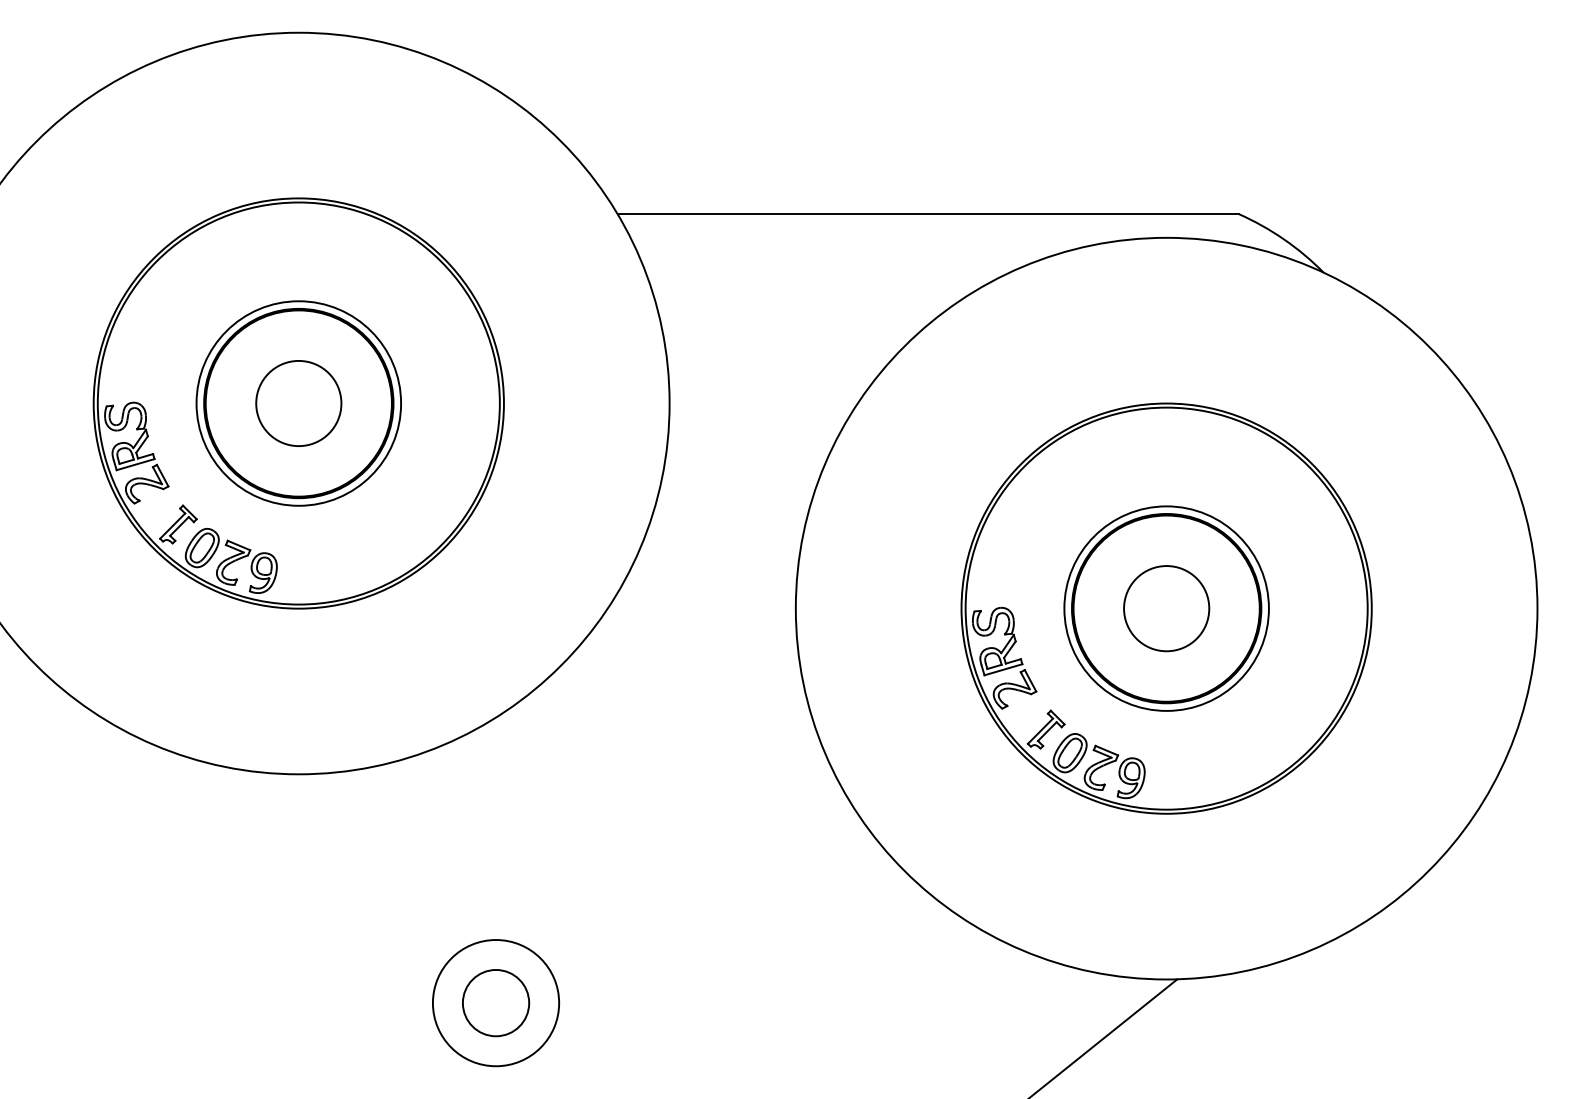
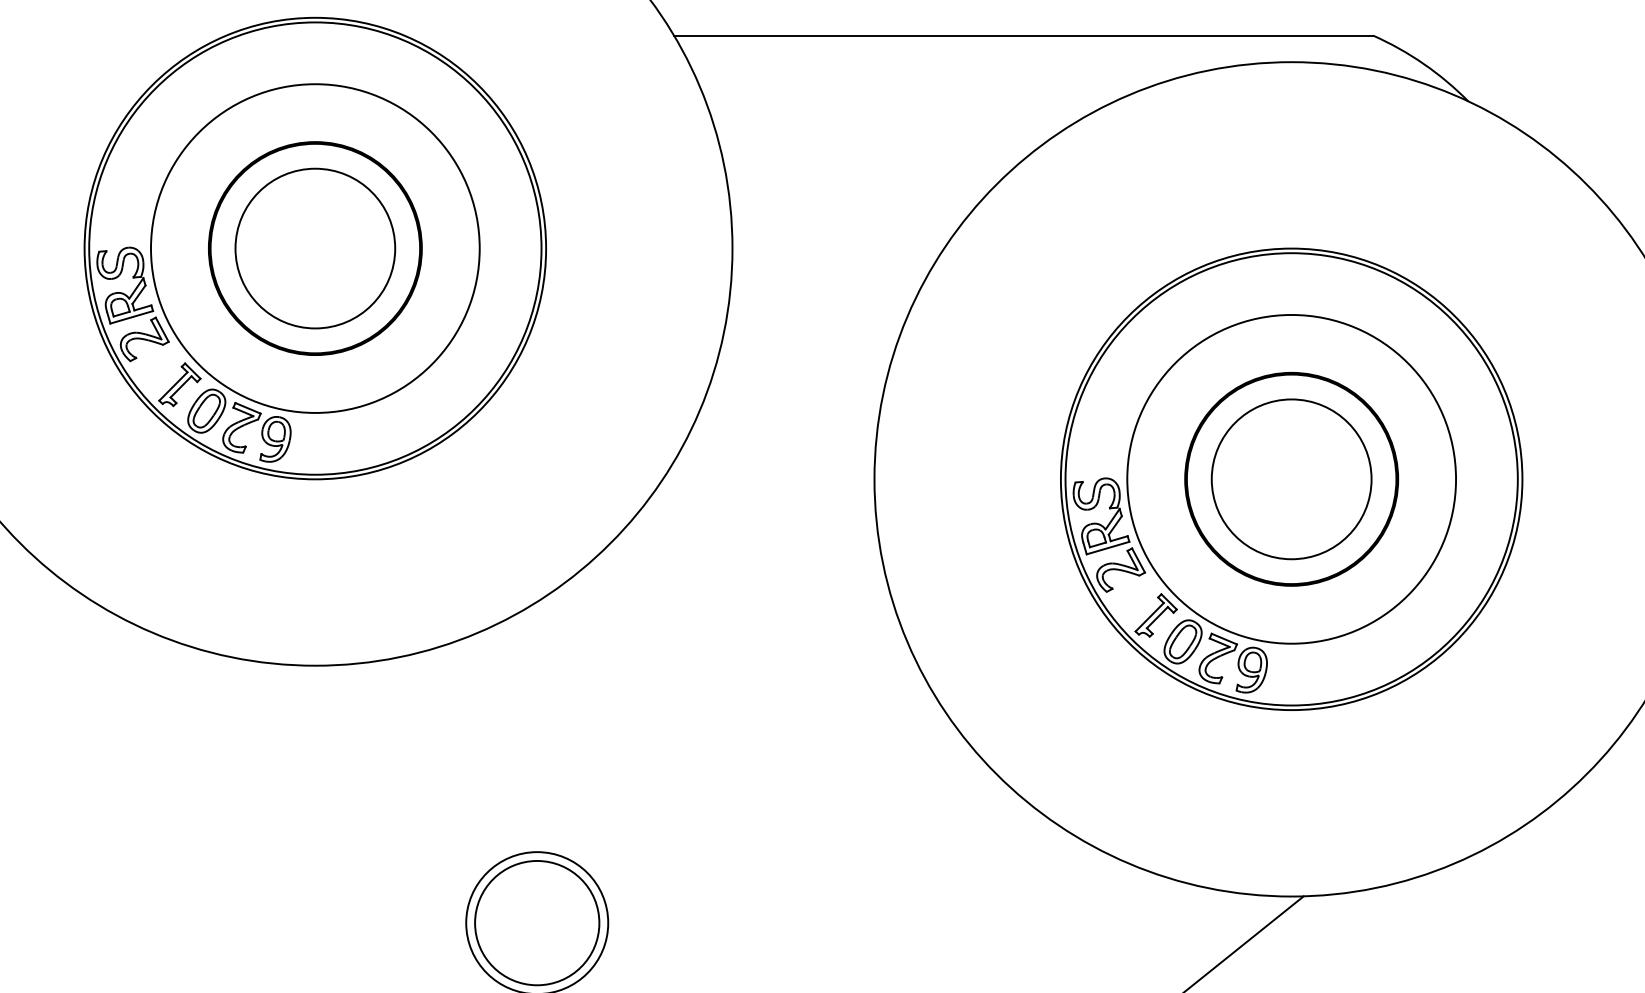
circle: (298, 403) -> (314, 248), size x1.43
circle: (298, 403) -> (314, 248), size x1.67
circle: (1166, 608) -> (1291, 479), size x1.43
circle: (1166, 608) -> (1291, 479), size x1.67
circle: (495, 1002) -> (536, 922), size x1.67

